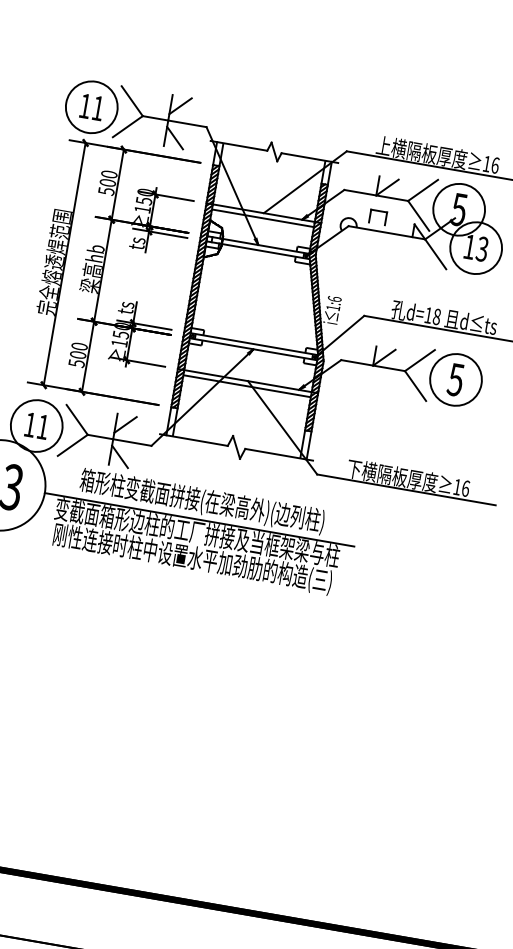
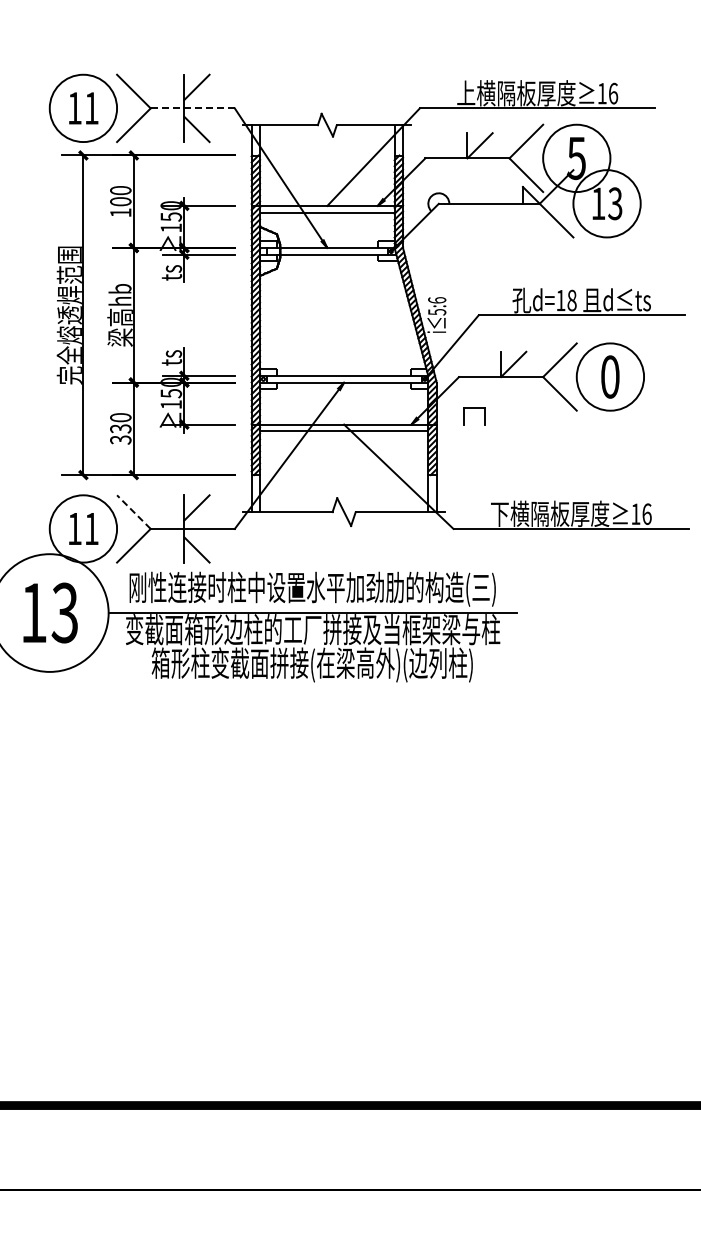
line: (174, 121) -> (192, 108), solid -> dashed
text: (106, 191) -> (120, 212), 500 -> 100
part: (379, 211) -> (474, 408), moved
text: (333, 308) -> (437, 312), 1:6 -> 5:6
text: (77, 359) -> (120, 434), 500 -> 330
text: (455, 379) -> (609, 376), 5 -> 0
line: (76, 420) -> (133, 512), solid -> dashed
text: (202, 501) -> (312, 588), 箱形柱变截面拼接(在梁高外)(边列柱) -> 刚性连接时柱中设置水平加劲肋的构造(三)
text: (192, 558) -> (312, 664), 刚性连接时柱中设置水平加劲肋的构造(三) -> 箱形柱变截面拼接(在梁高外)(边列柱)

